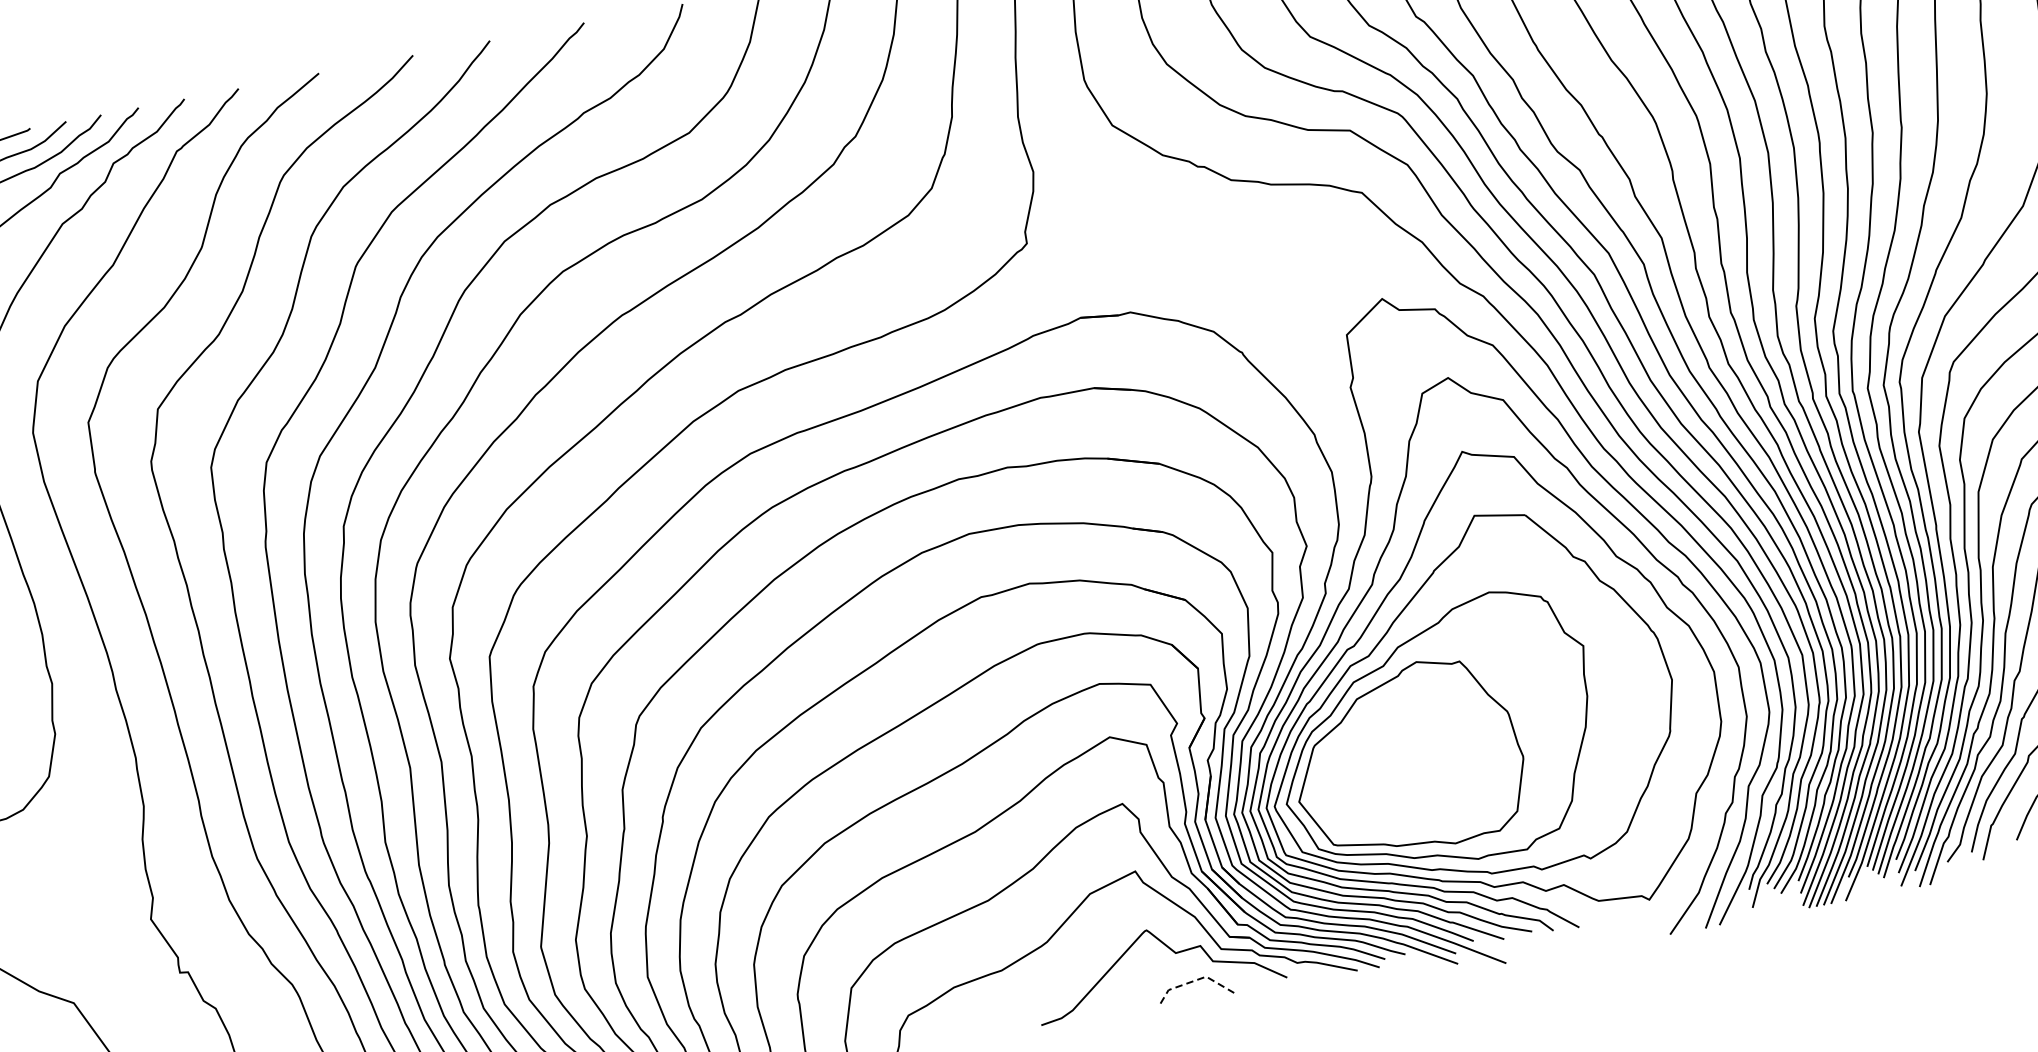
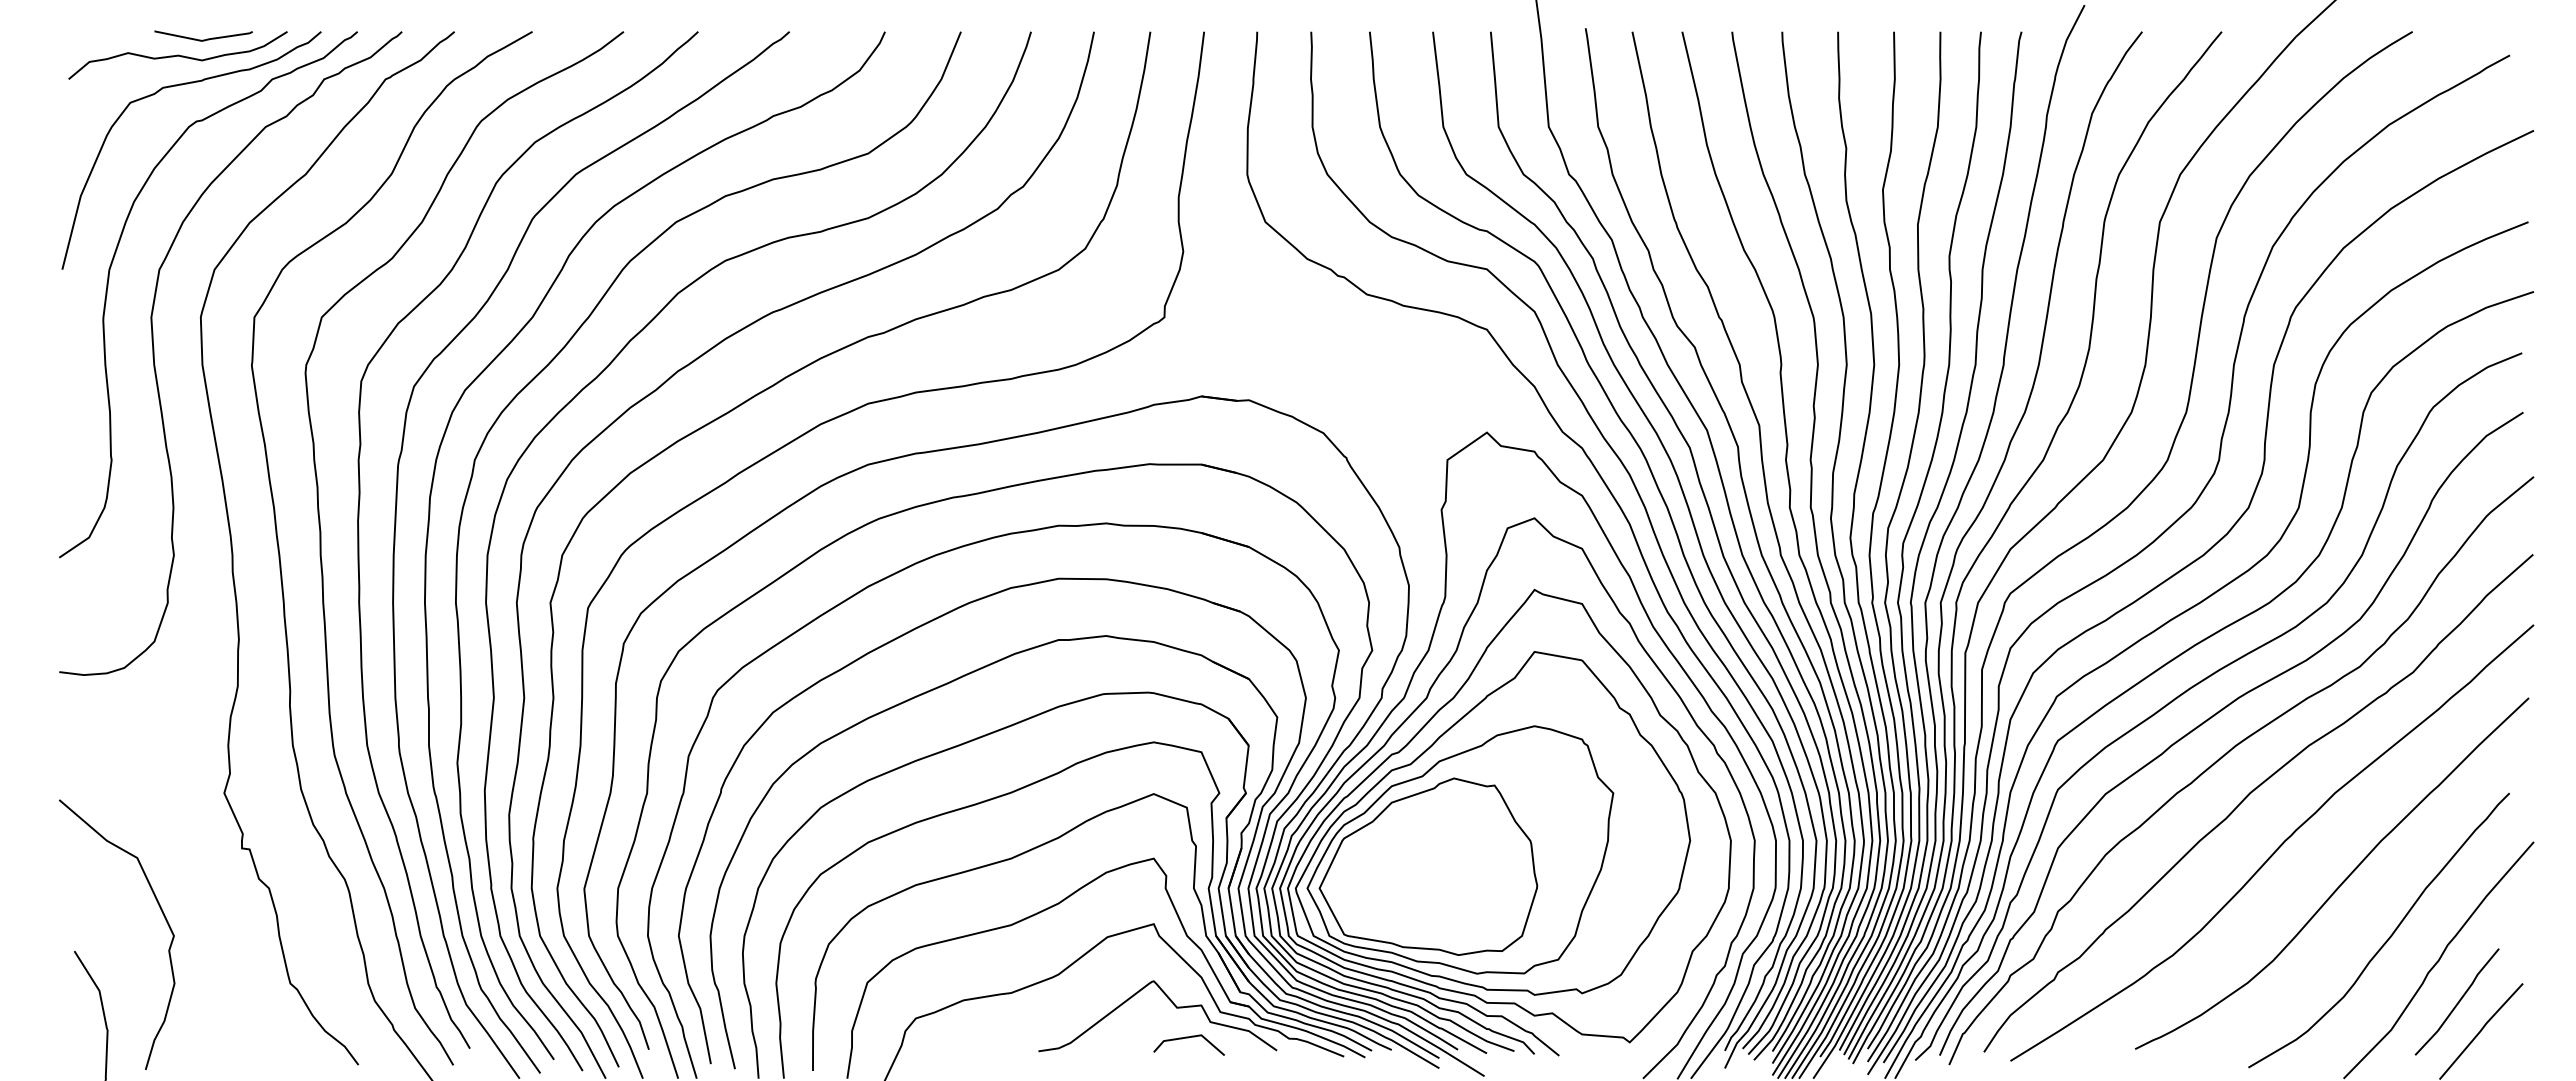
line: (1194, 981) -> (1189, 1037), dashed -> solid

